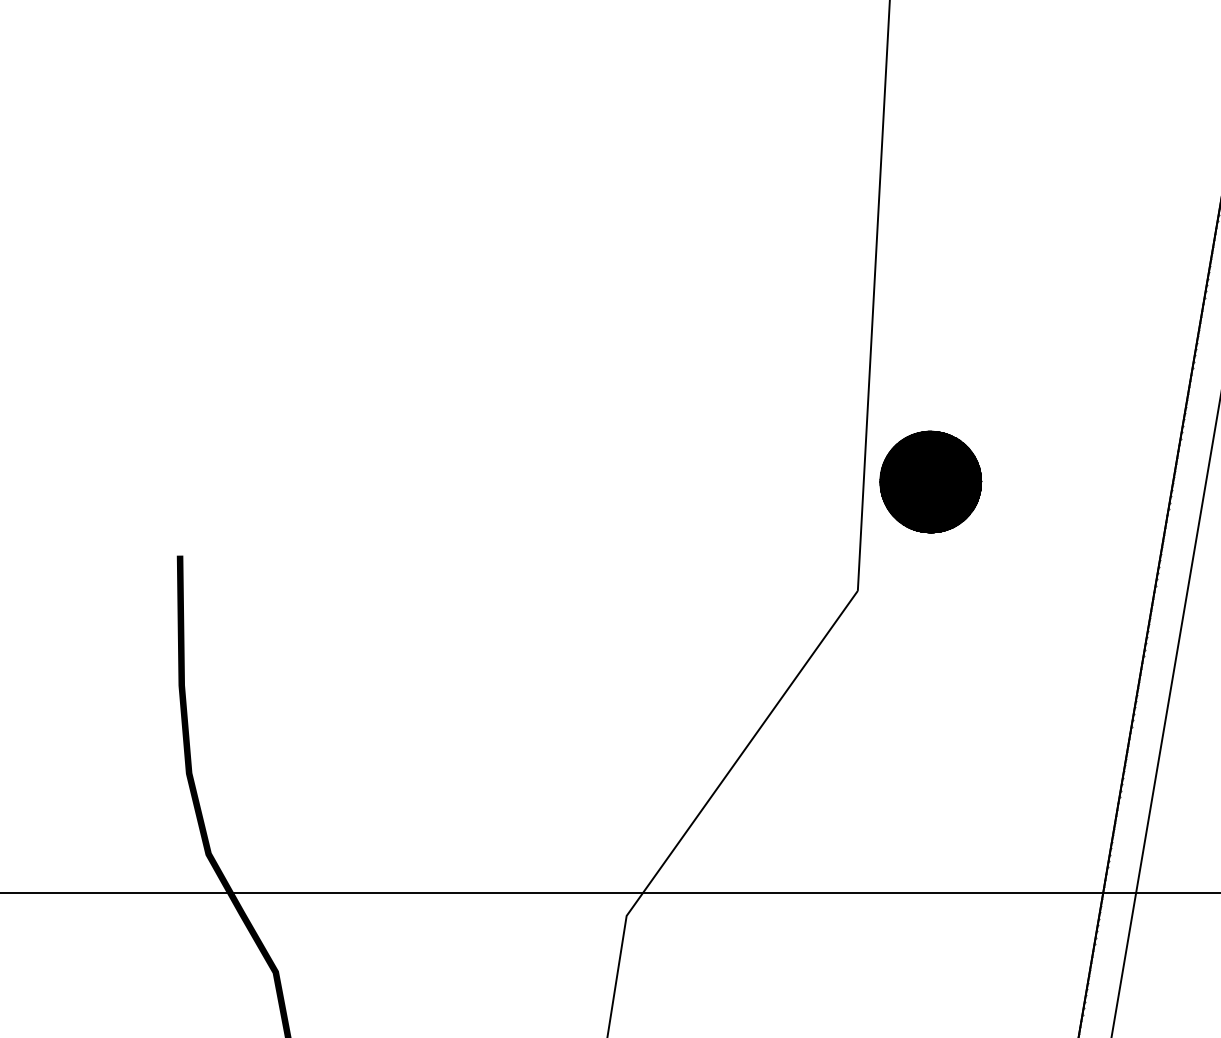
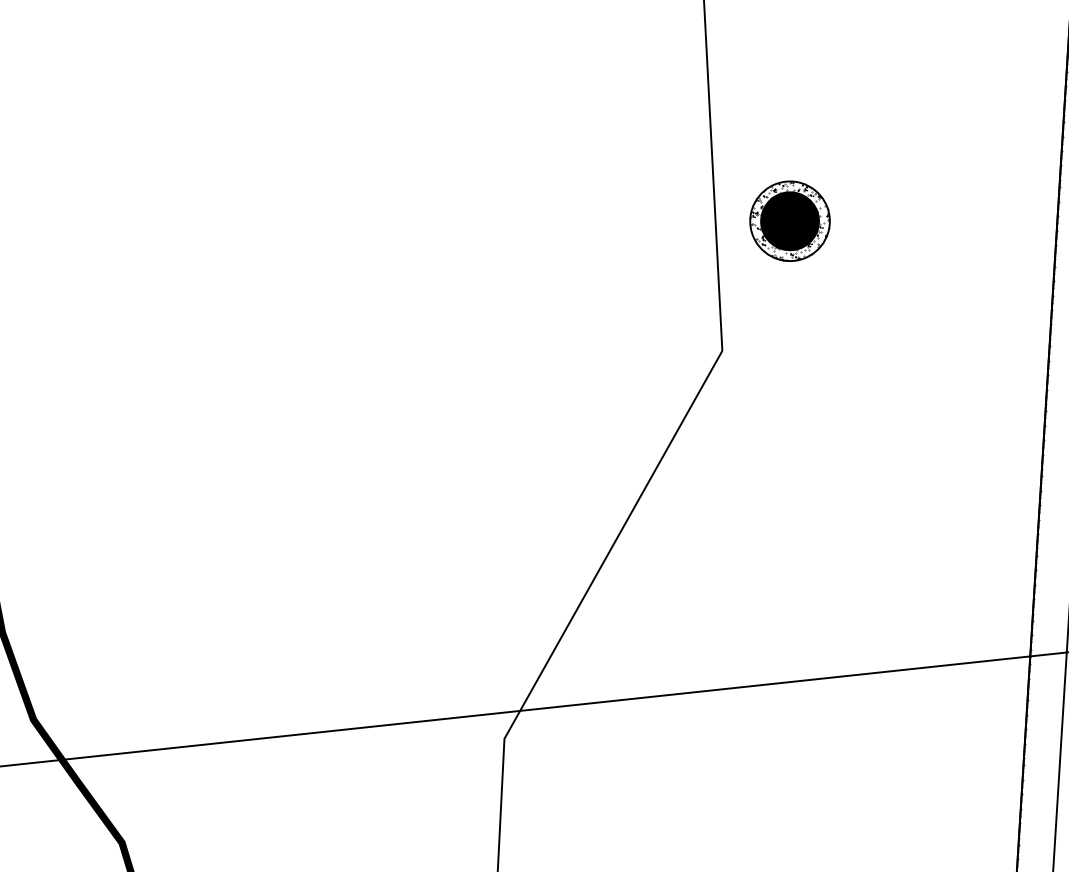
part: (930, 481) -> (789, 221), size x0.71

